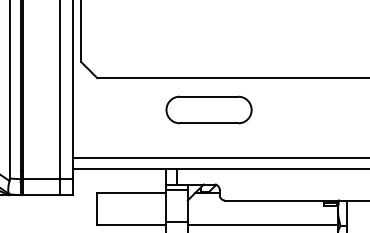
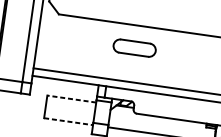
part: (208, 109) -> (134, 47), size x0.7
line: (131, 193) -> (71, 99), solid -> dashed
line: (131, 225) -> (68, 121), solid -> dashed

